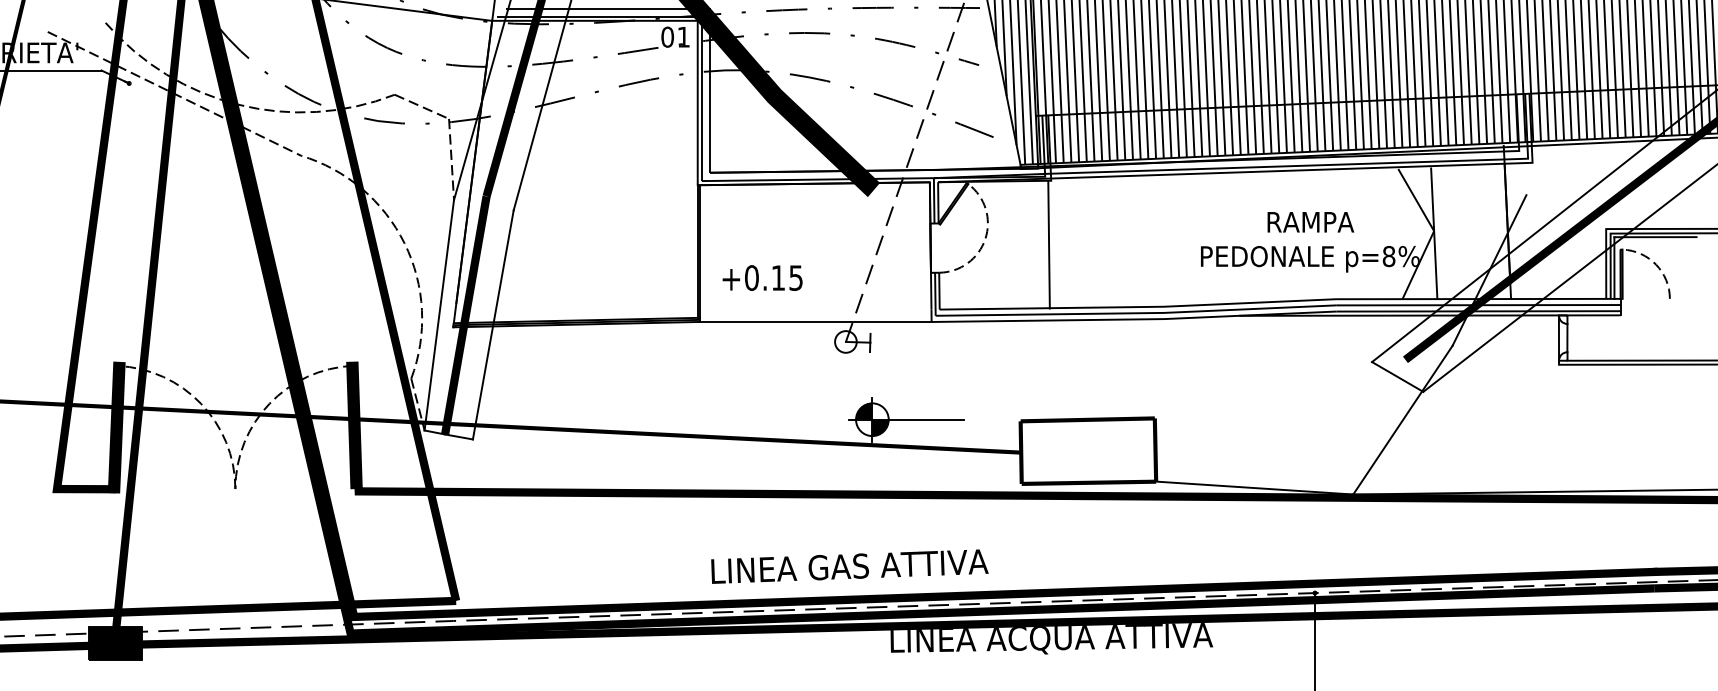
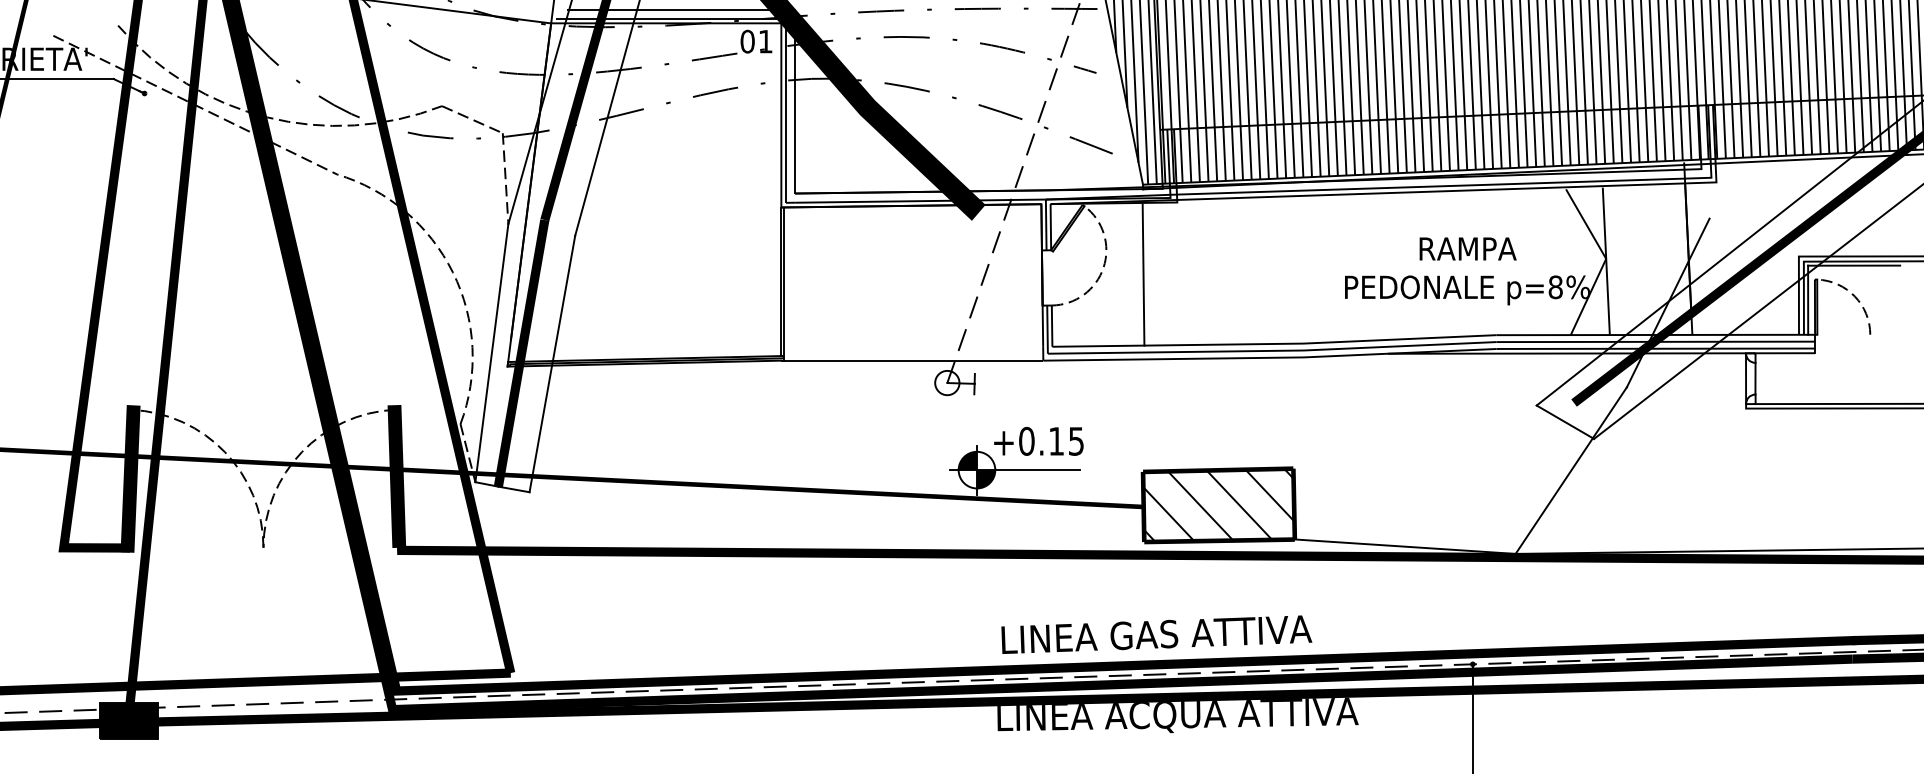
line: (1048, 244) -> (1142, 273), moved
text: (762, 277) -> (1038, 440), moved
hatch: (1087, 450) -> (1217, 504), added
text: (849, 566) -> (1156, 634), moved

